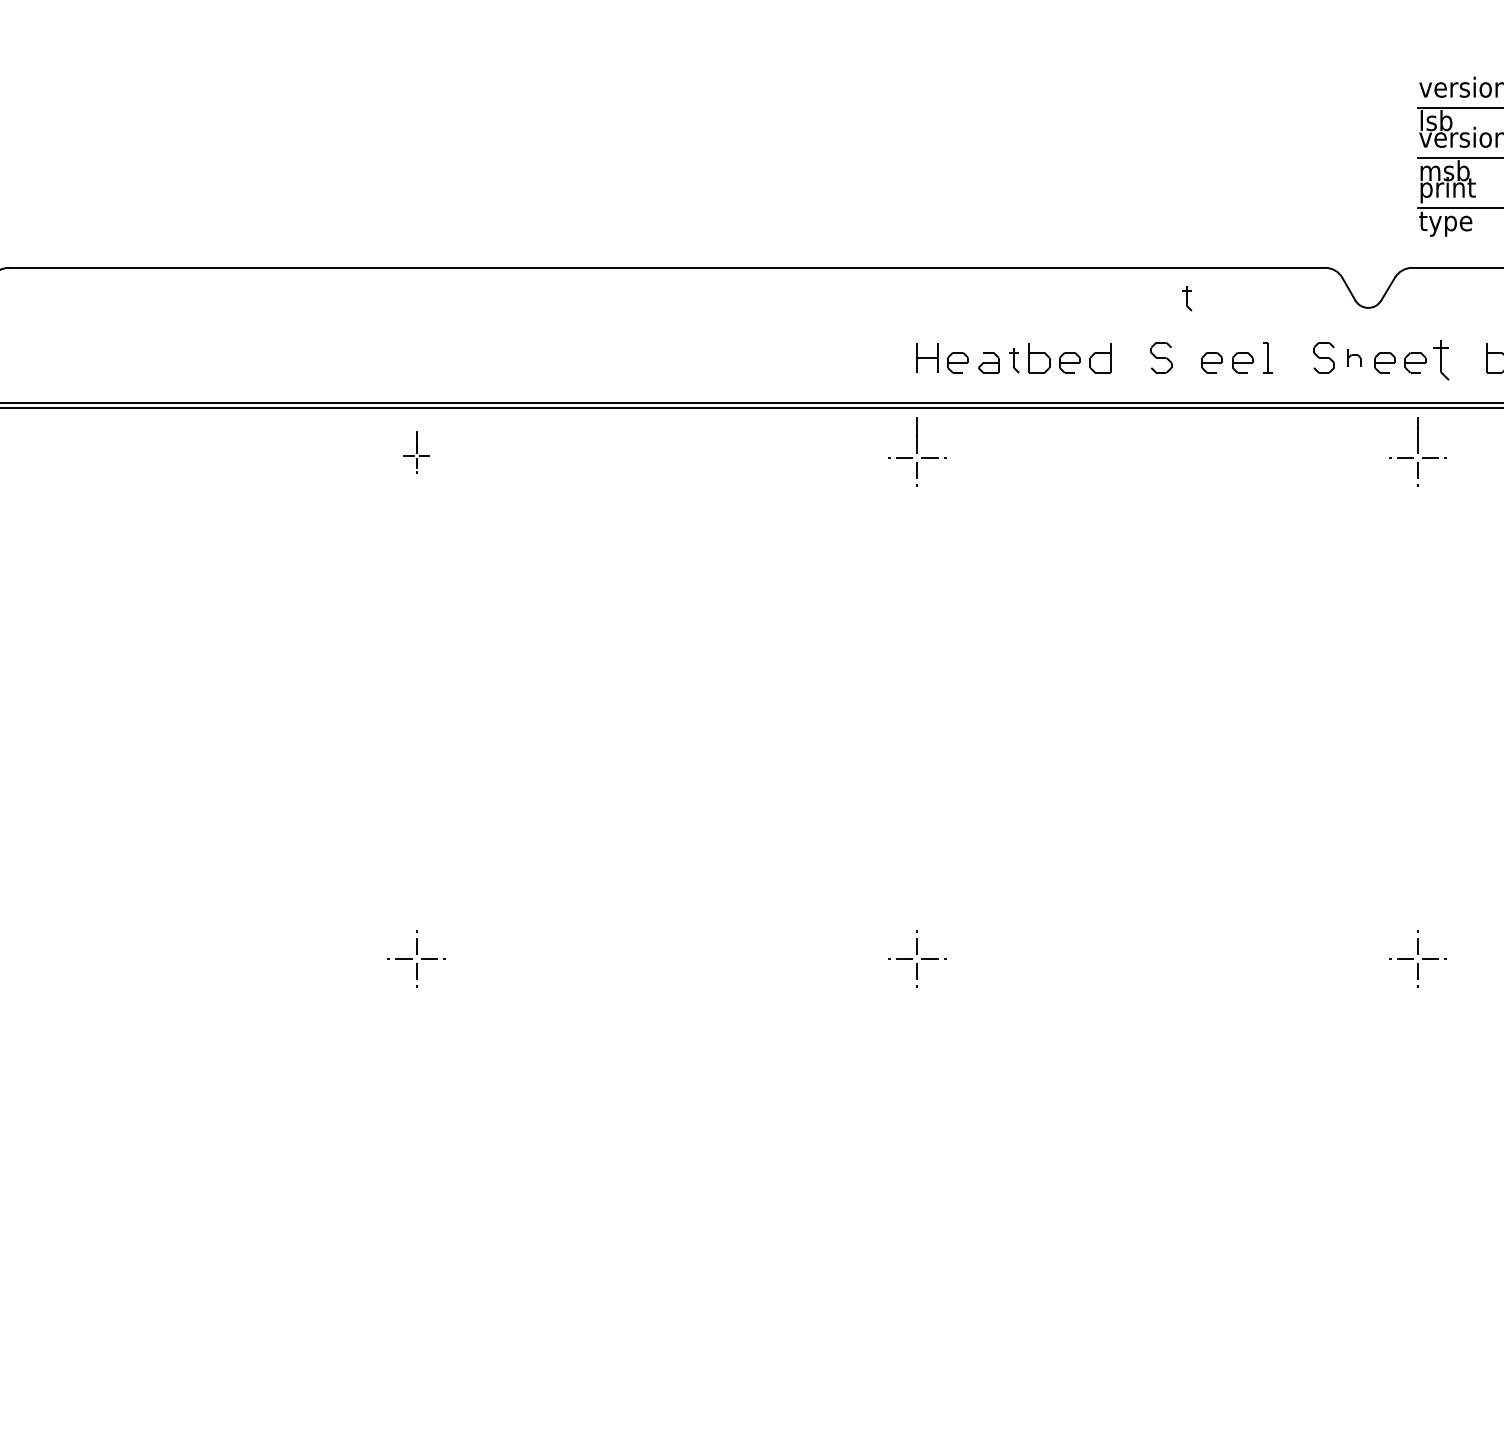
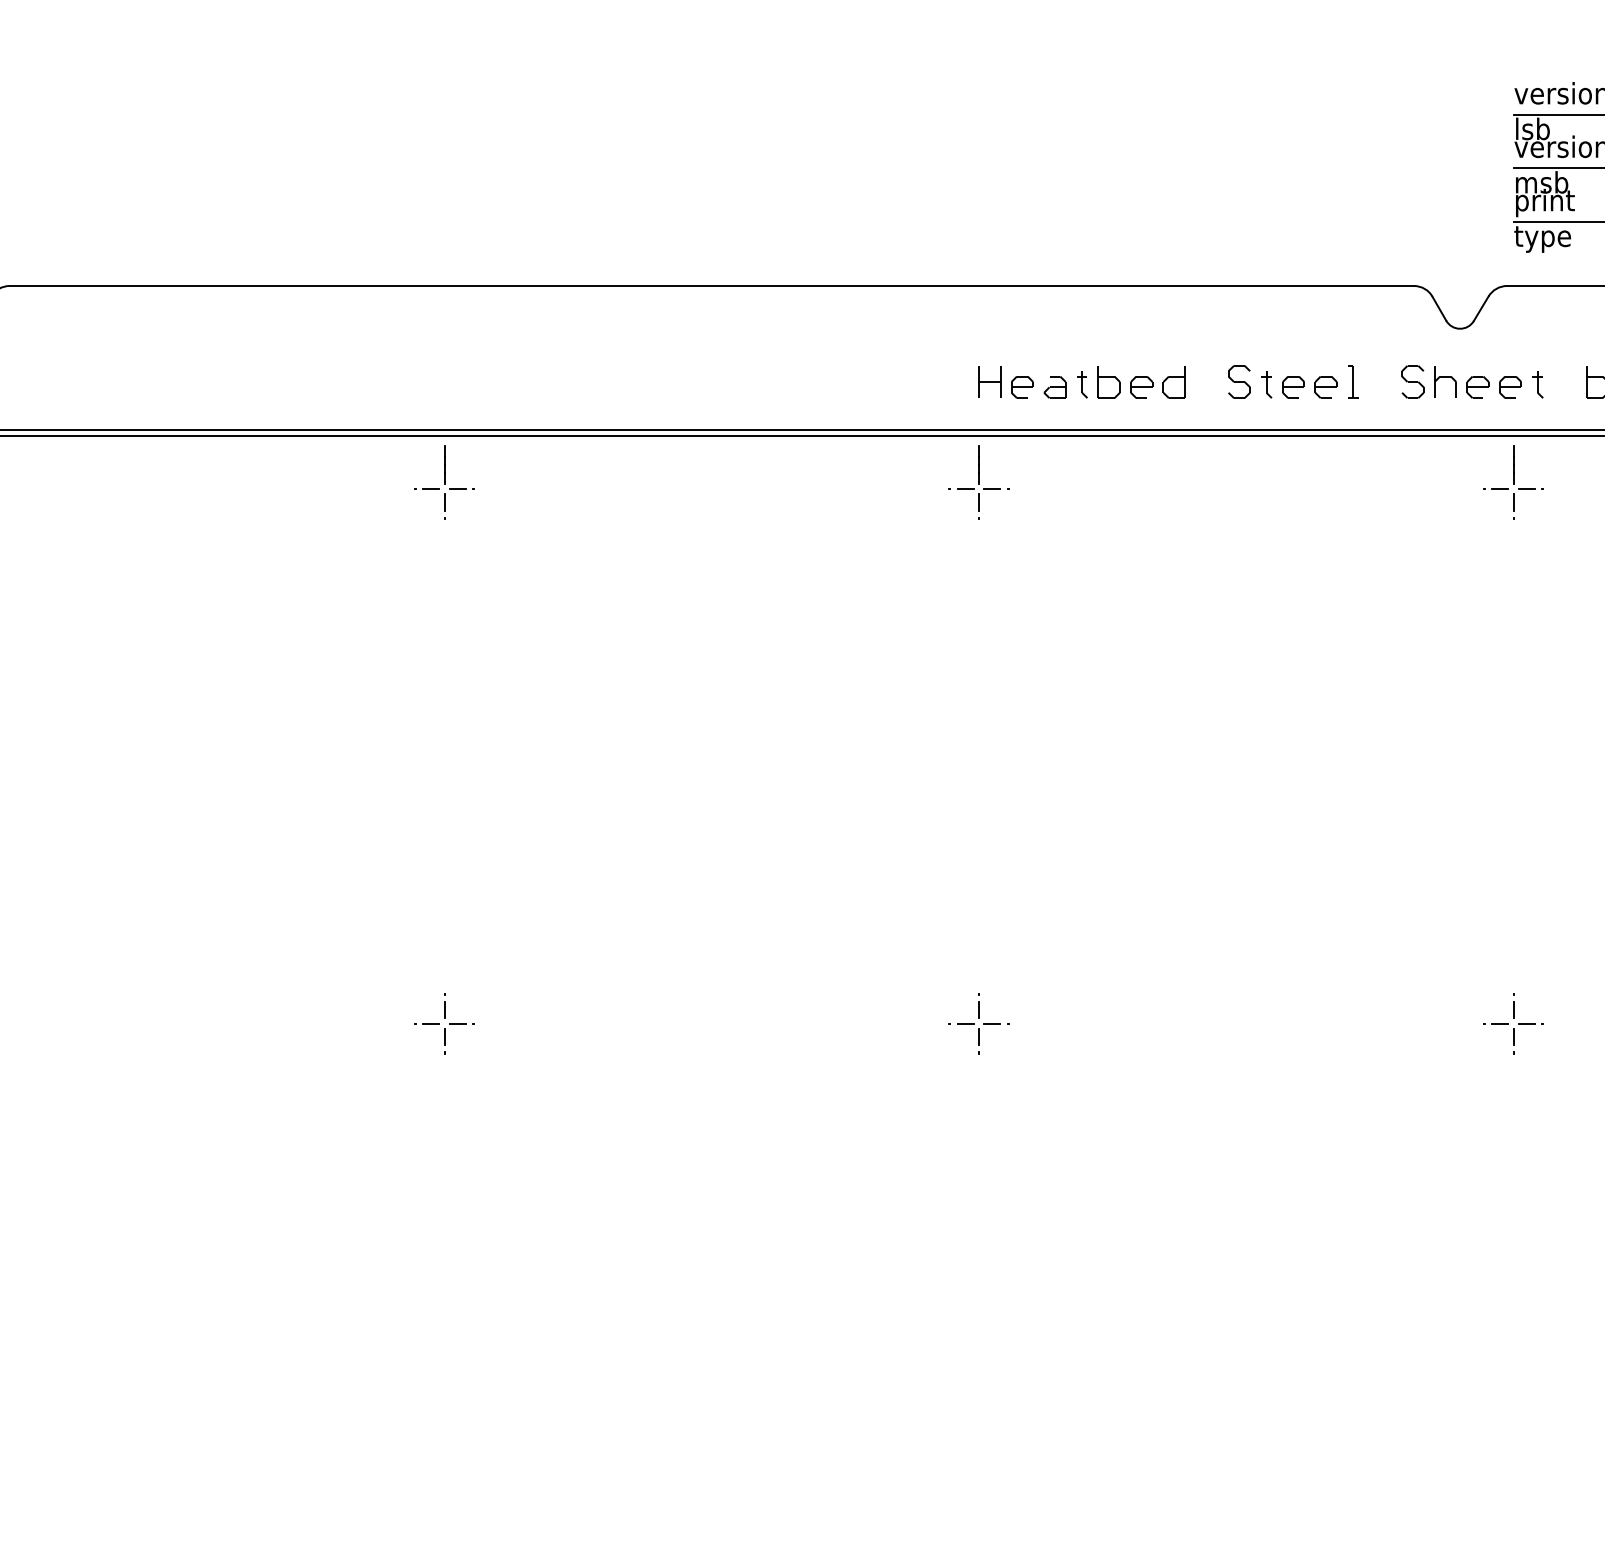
part: (1187, 298) -> (1267, 384), moved
part: (1354, 357) -> (1445, 381), size x1.67
part: (1441, 360) -> (1538, 384), size x0.62
part: (416, 451) -> (444, 481), size x1.67

